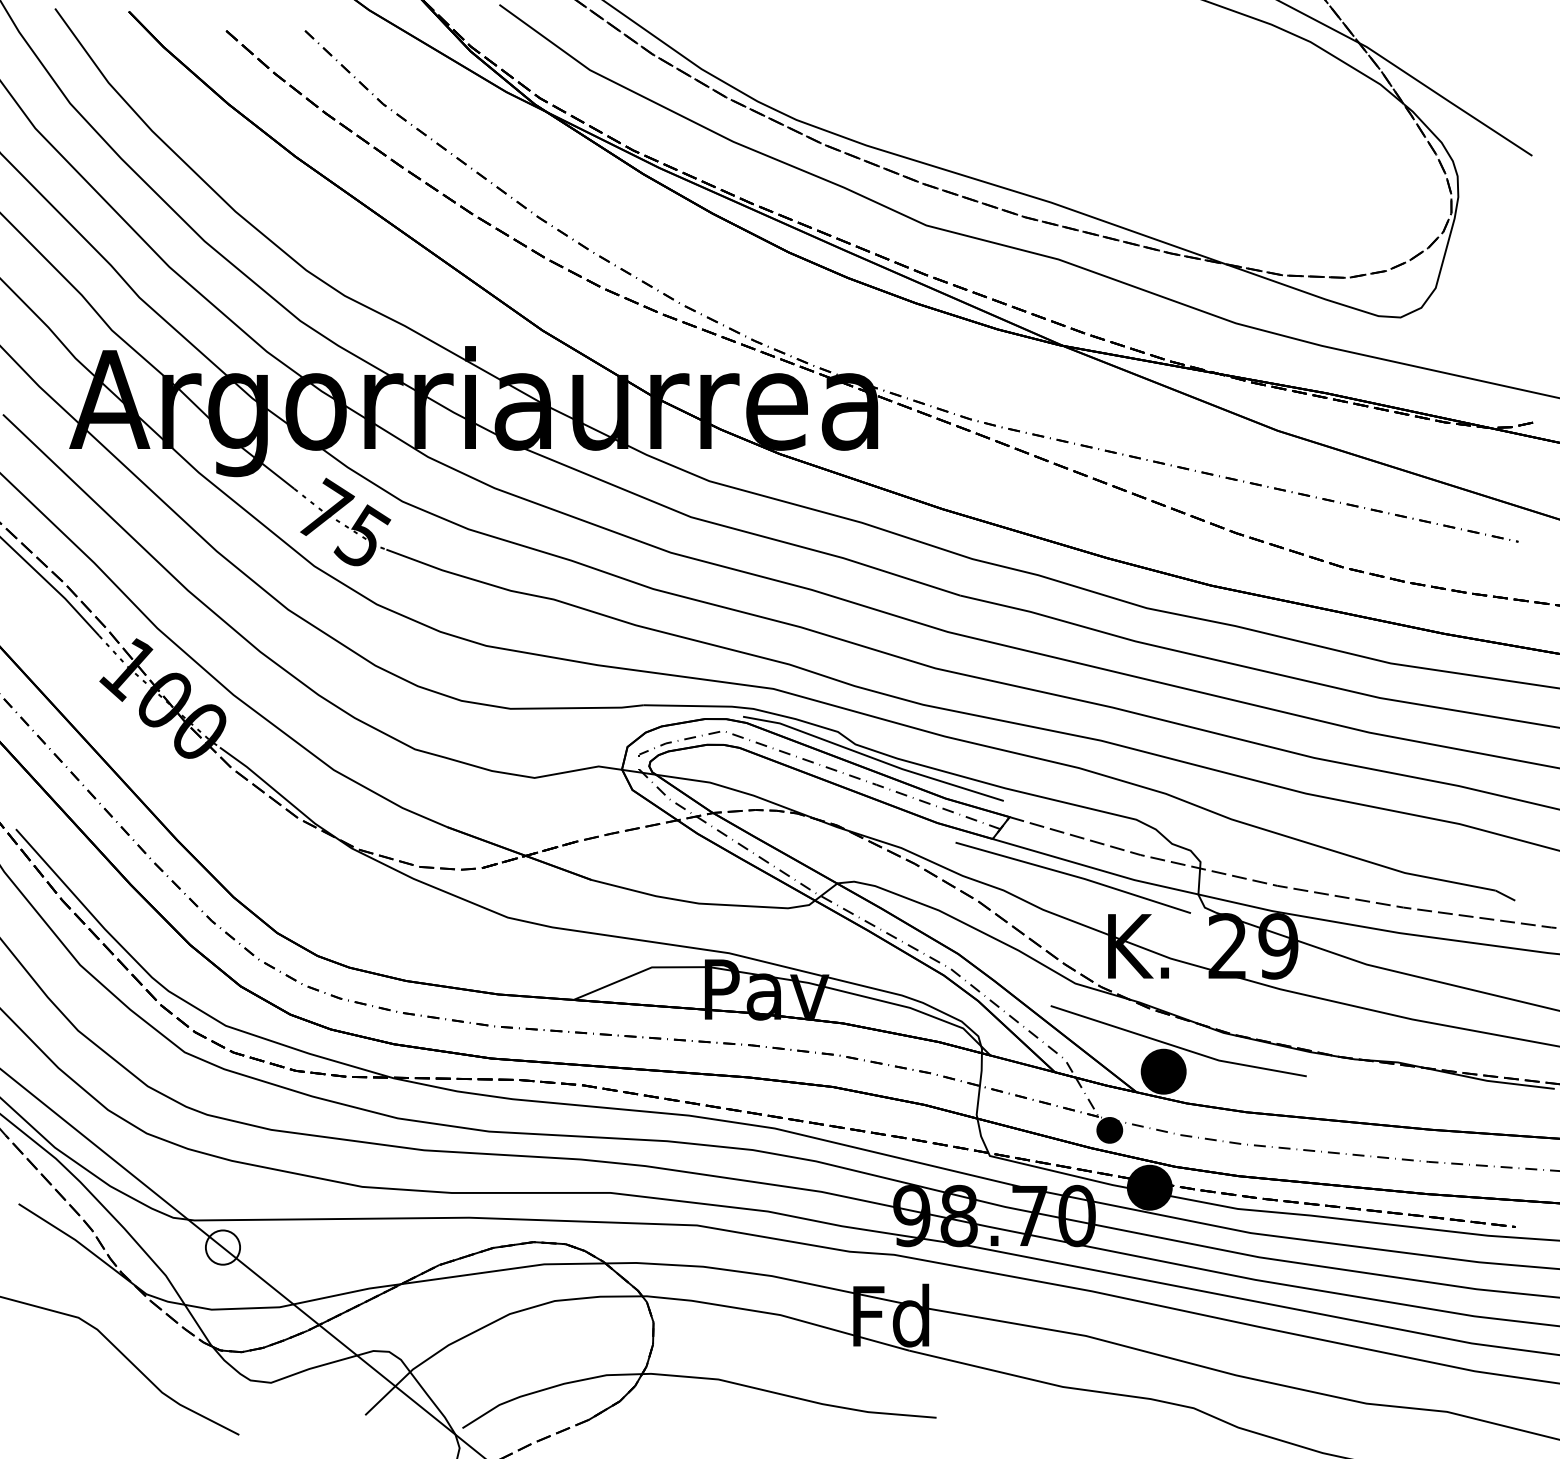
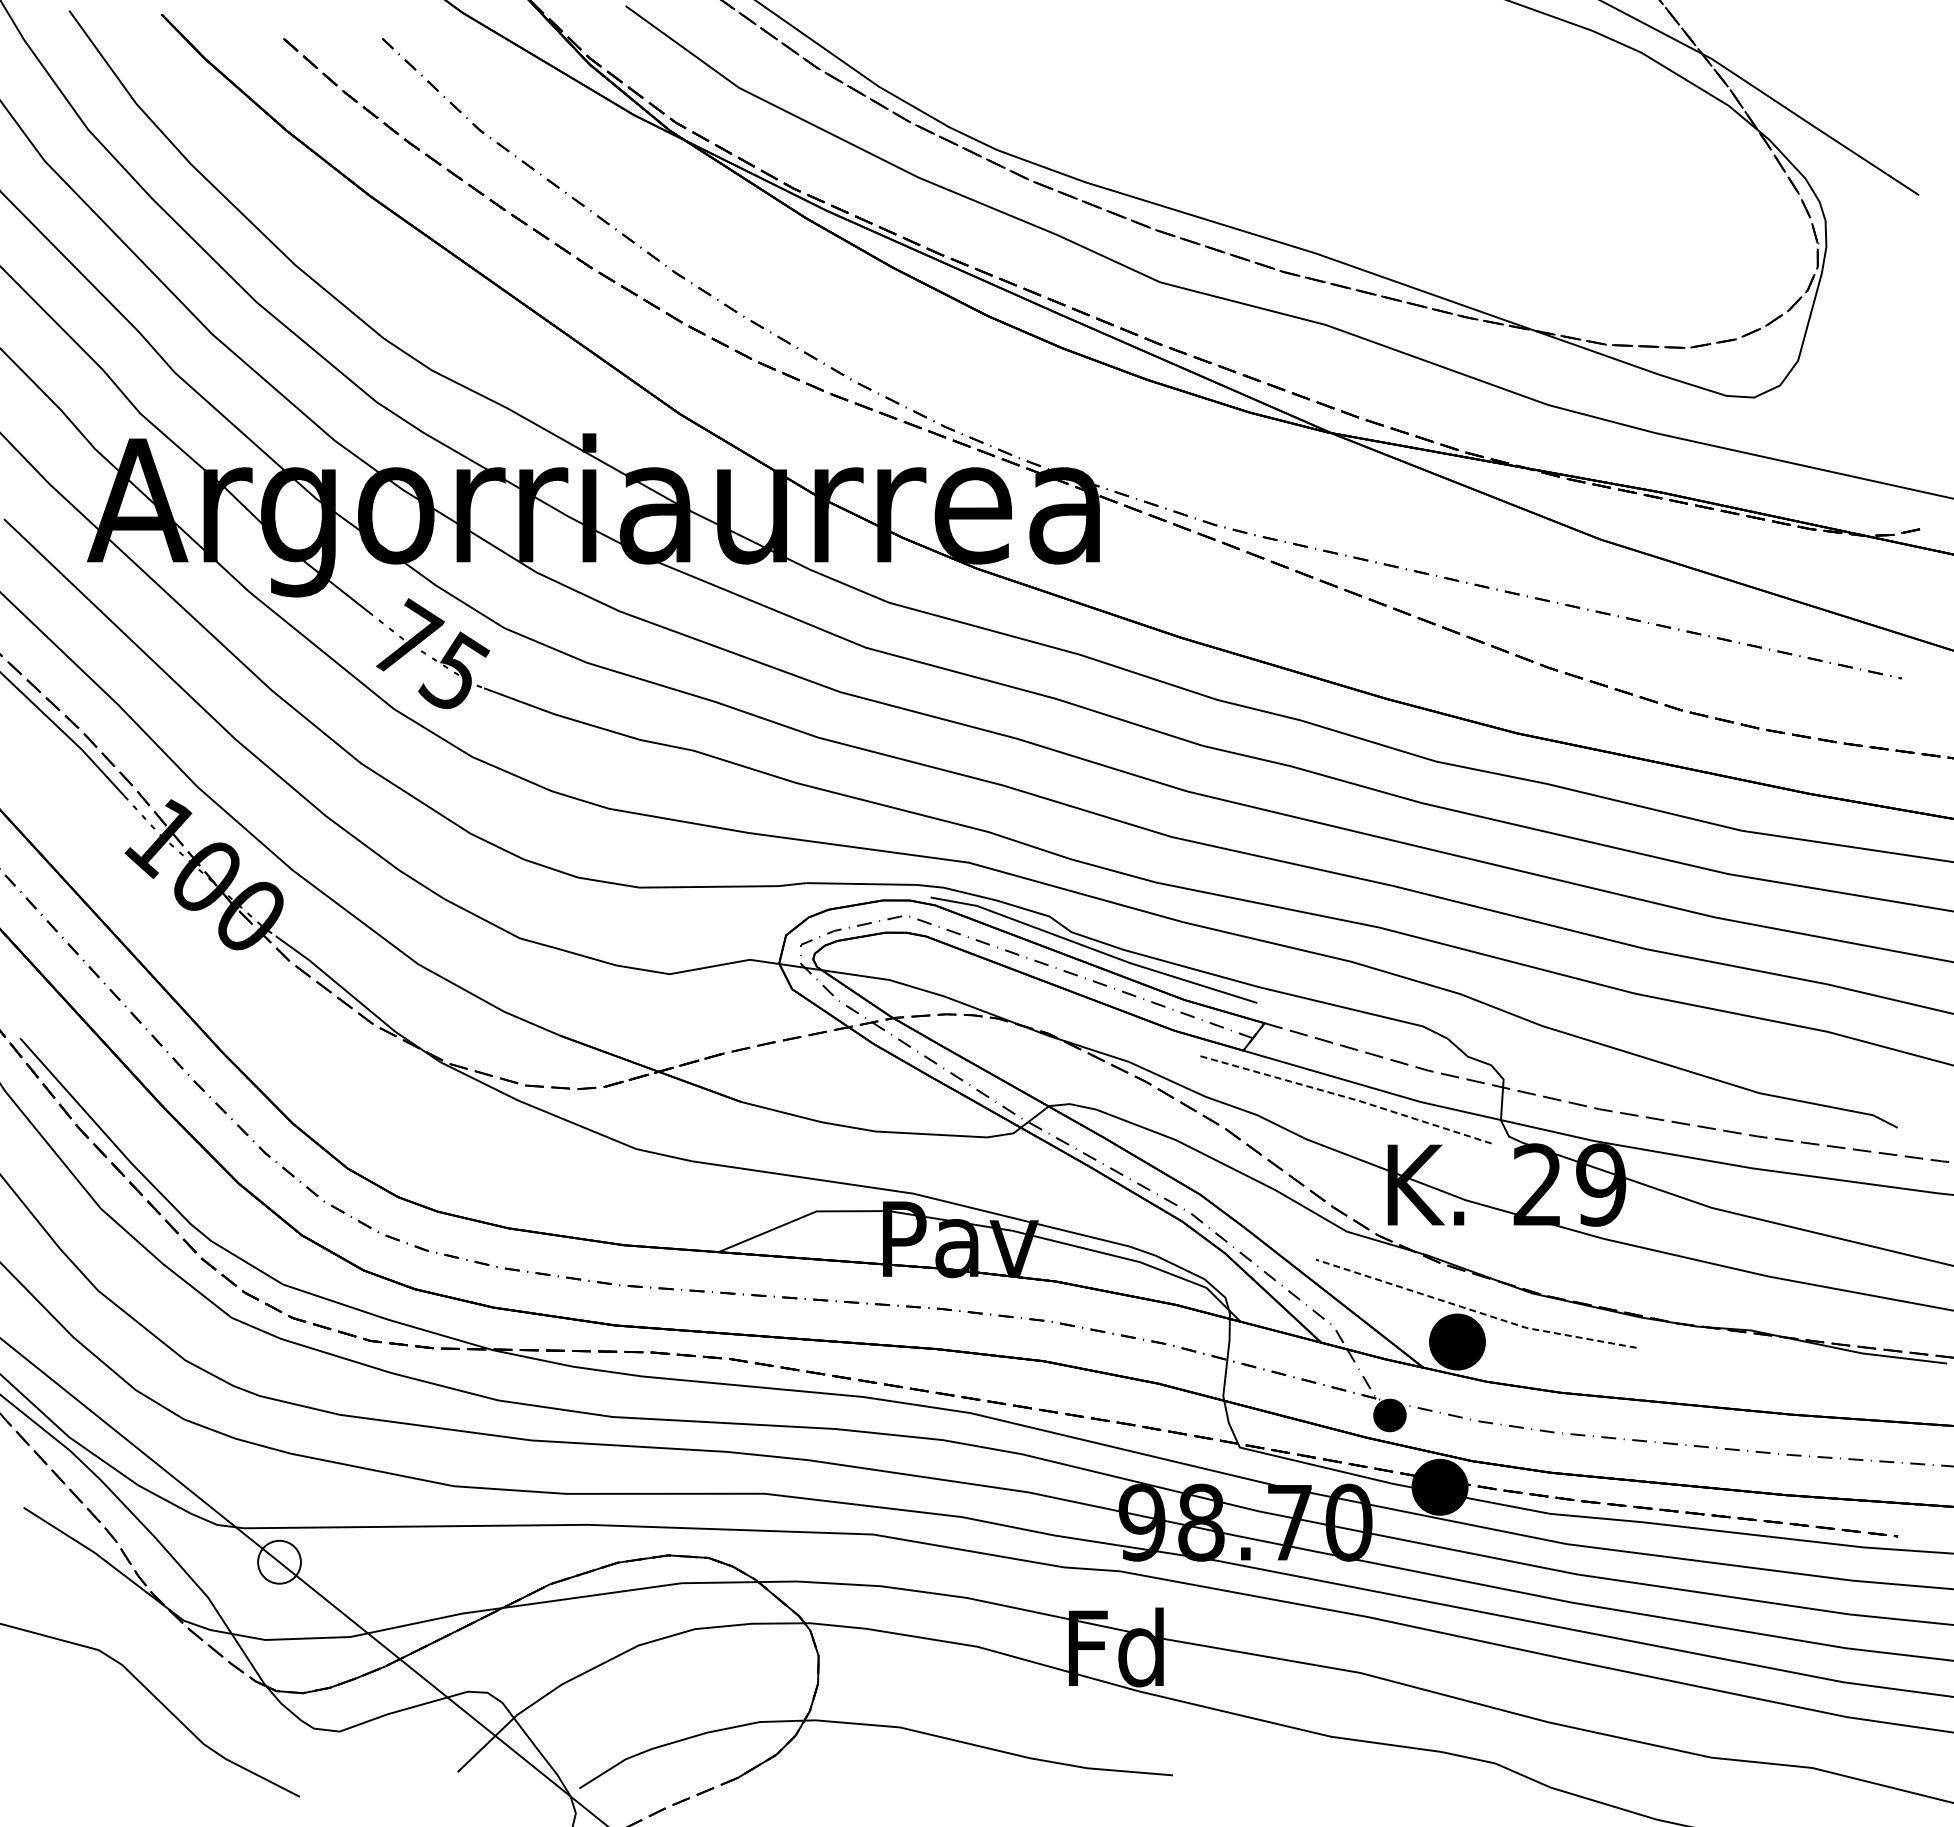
line: (1074, 875) -> (1345, 1096), solid -> dashed
line: (1177, 1047) -> (1474, 1311), solid -> dashed

